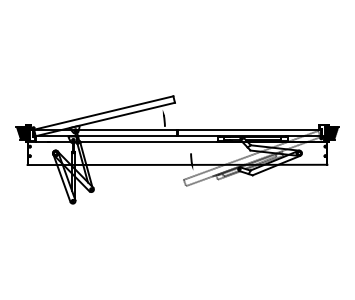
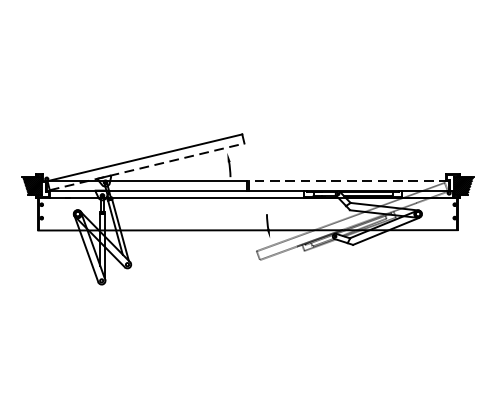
line: (105, 119) -> (147, 166), solid -> dashed
line: (249, 129) -> (348, 180), solid -> dashed

